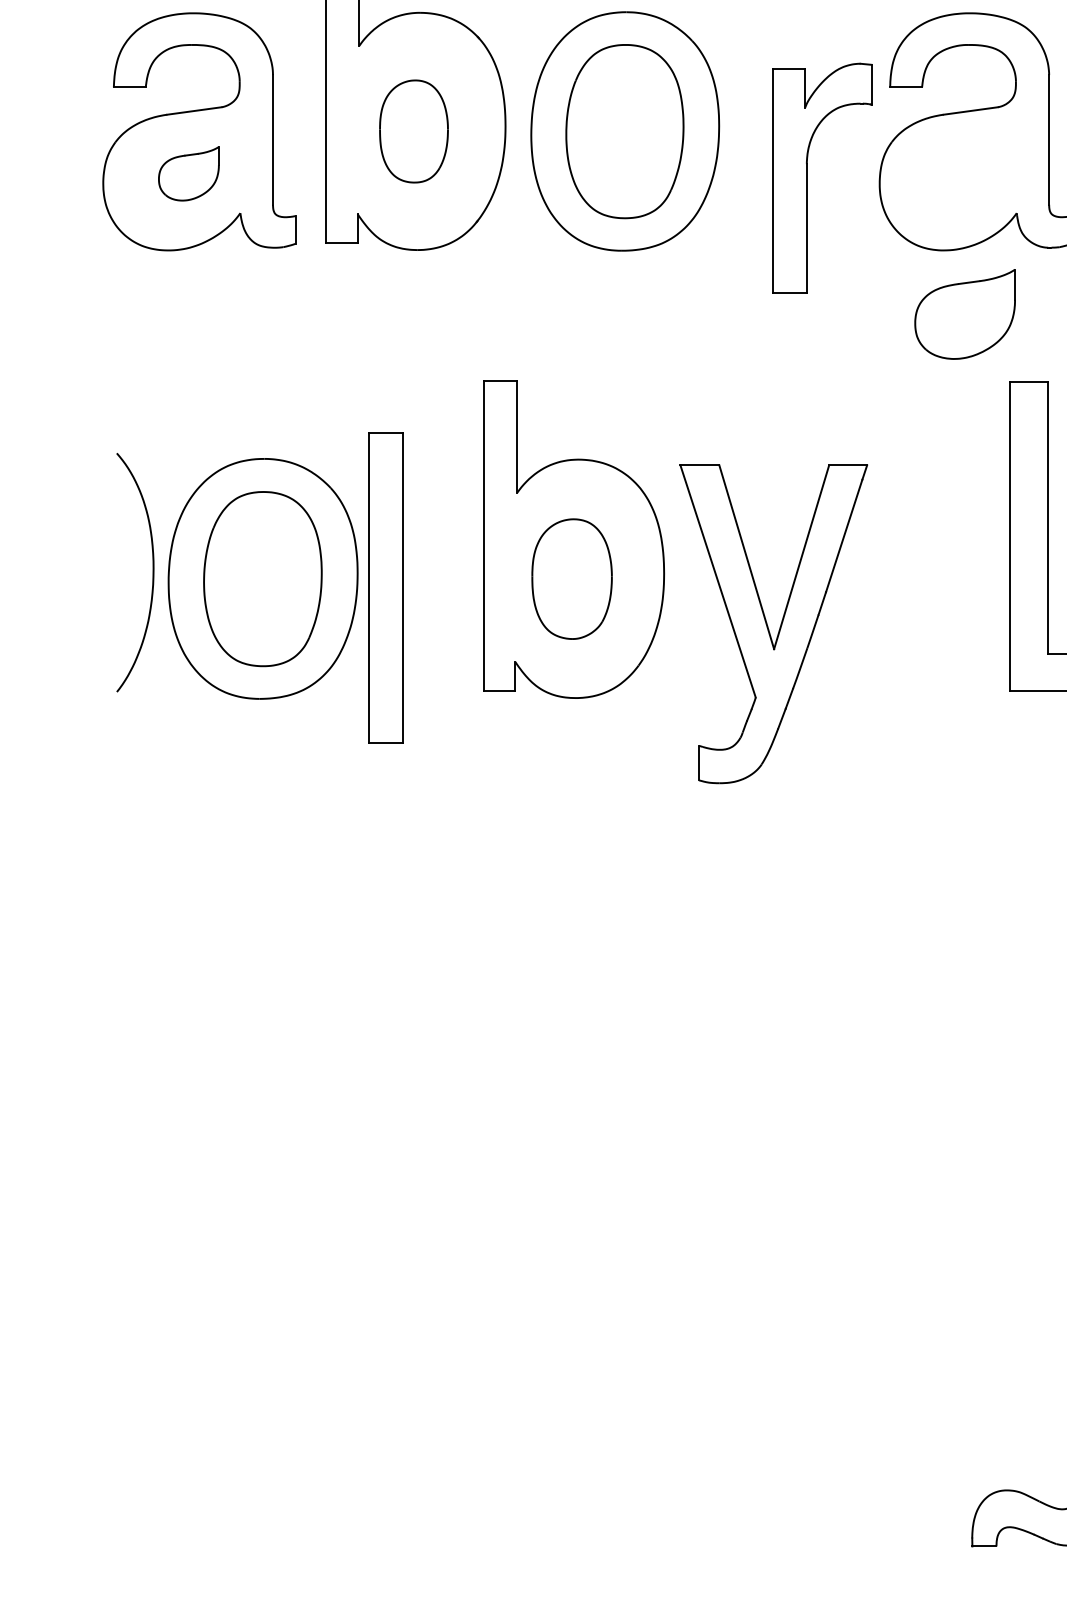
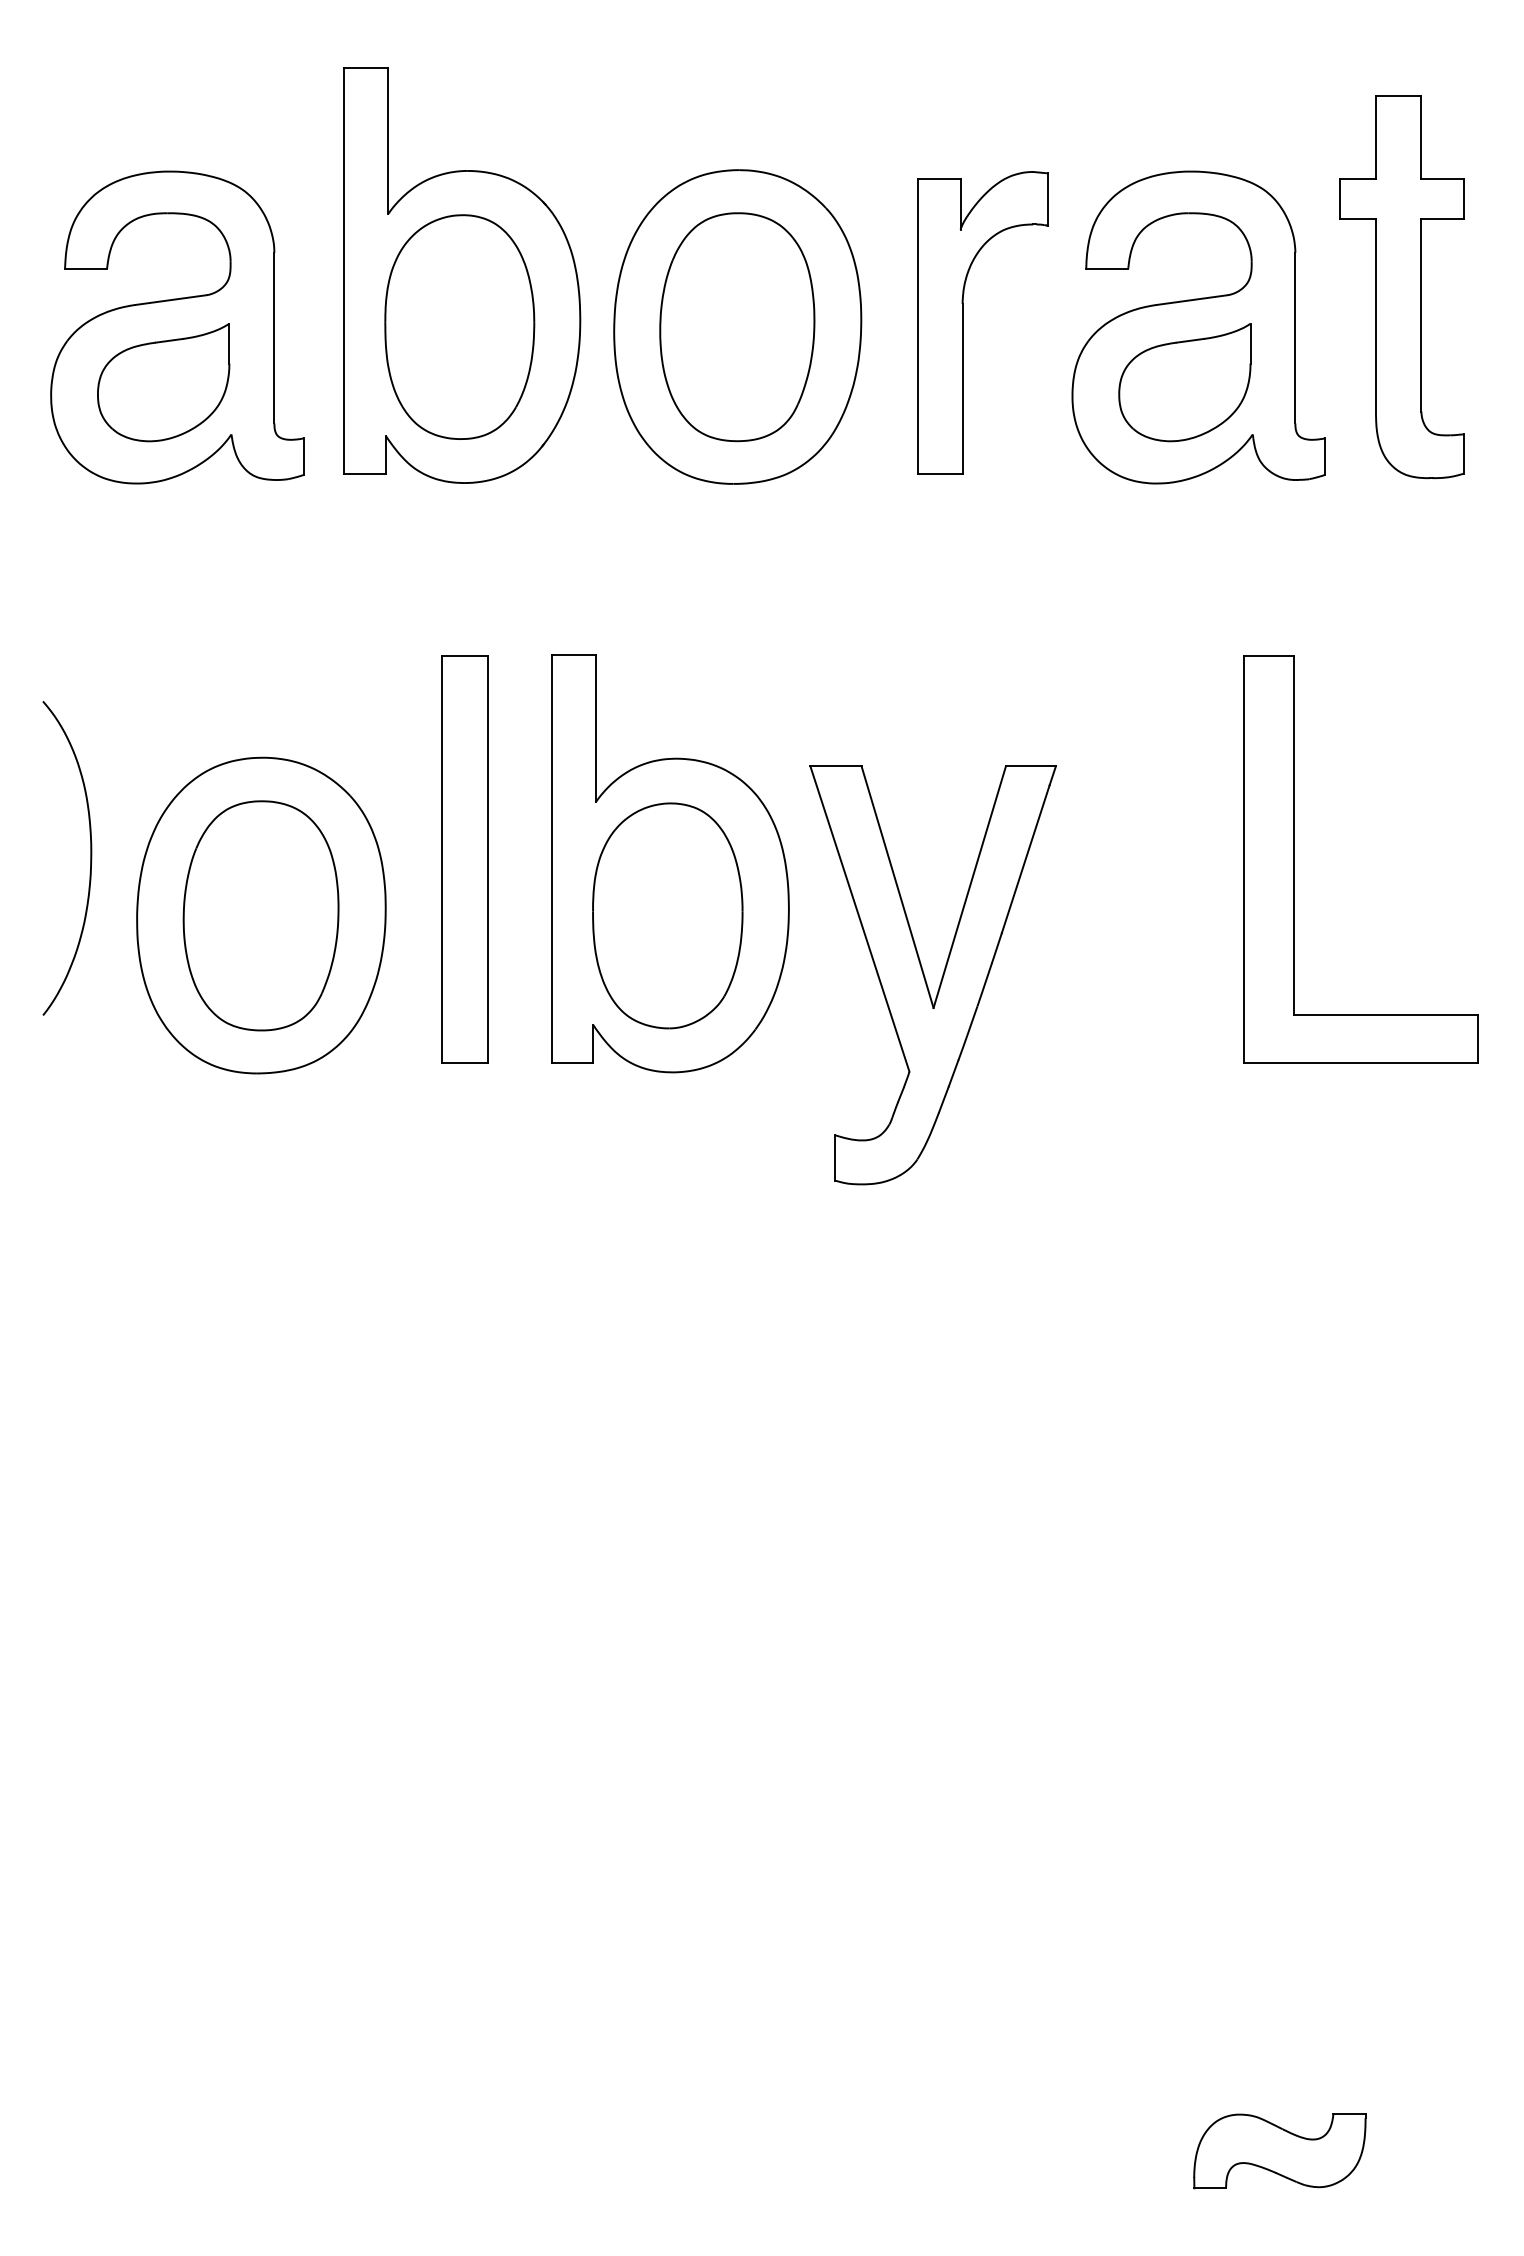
part: (413, 131) -> (459, 326), size x1.67
part: (188, 173) -> (163, 382), size x1.67
part: (807, 178) -> (963, 322), moved
part: (964, 314) -> (1184, 382), moved
curve: (152, 572) -> (90, 858), moved
part: (571, 578) -> (667, 915), size x1.43
part: (385, 587) -> (464, 859), moved

